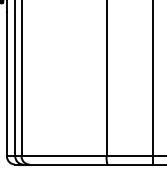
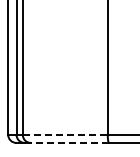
line: (64, 156) -> (65, 134), solid -> dashed
line: (68, 164) -> (69, 142), solid -> dashed

